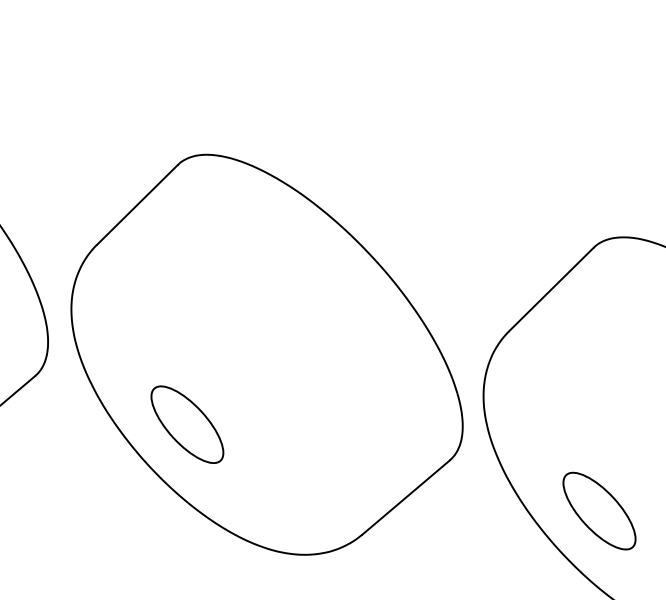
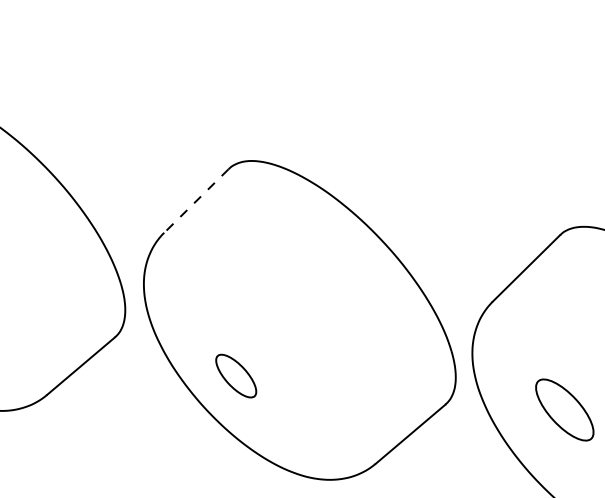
line: (137, 205) -> (196, 201), solid -> dashed
part: (186, 423) -> (235, 375), size x0.7
part: (599, 510) -> (564, 409), moved

